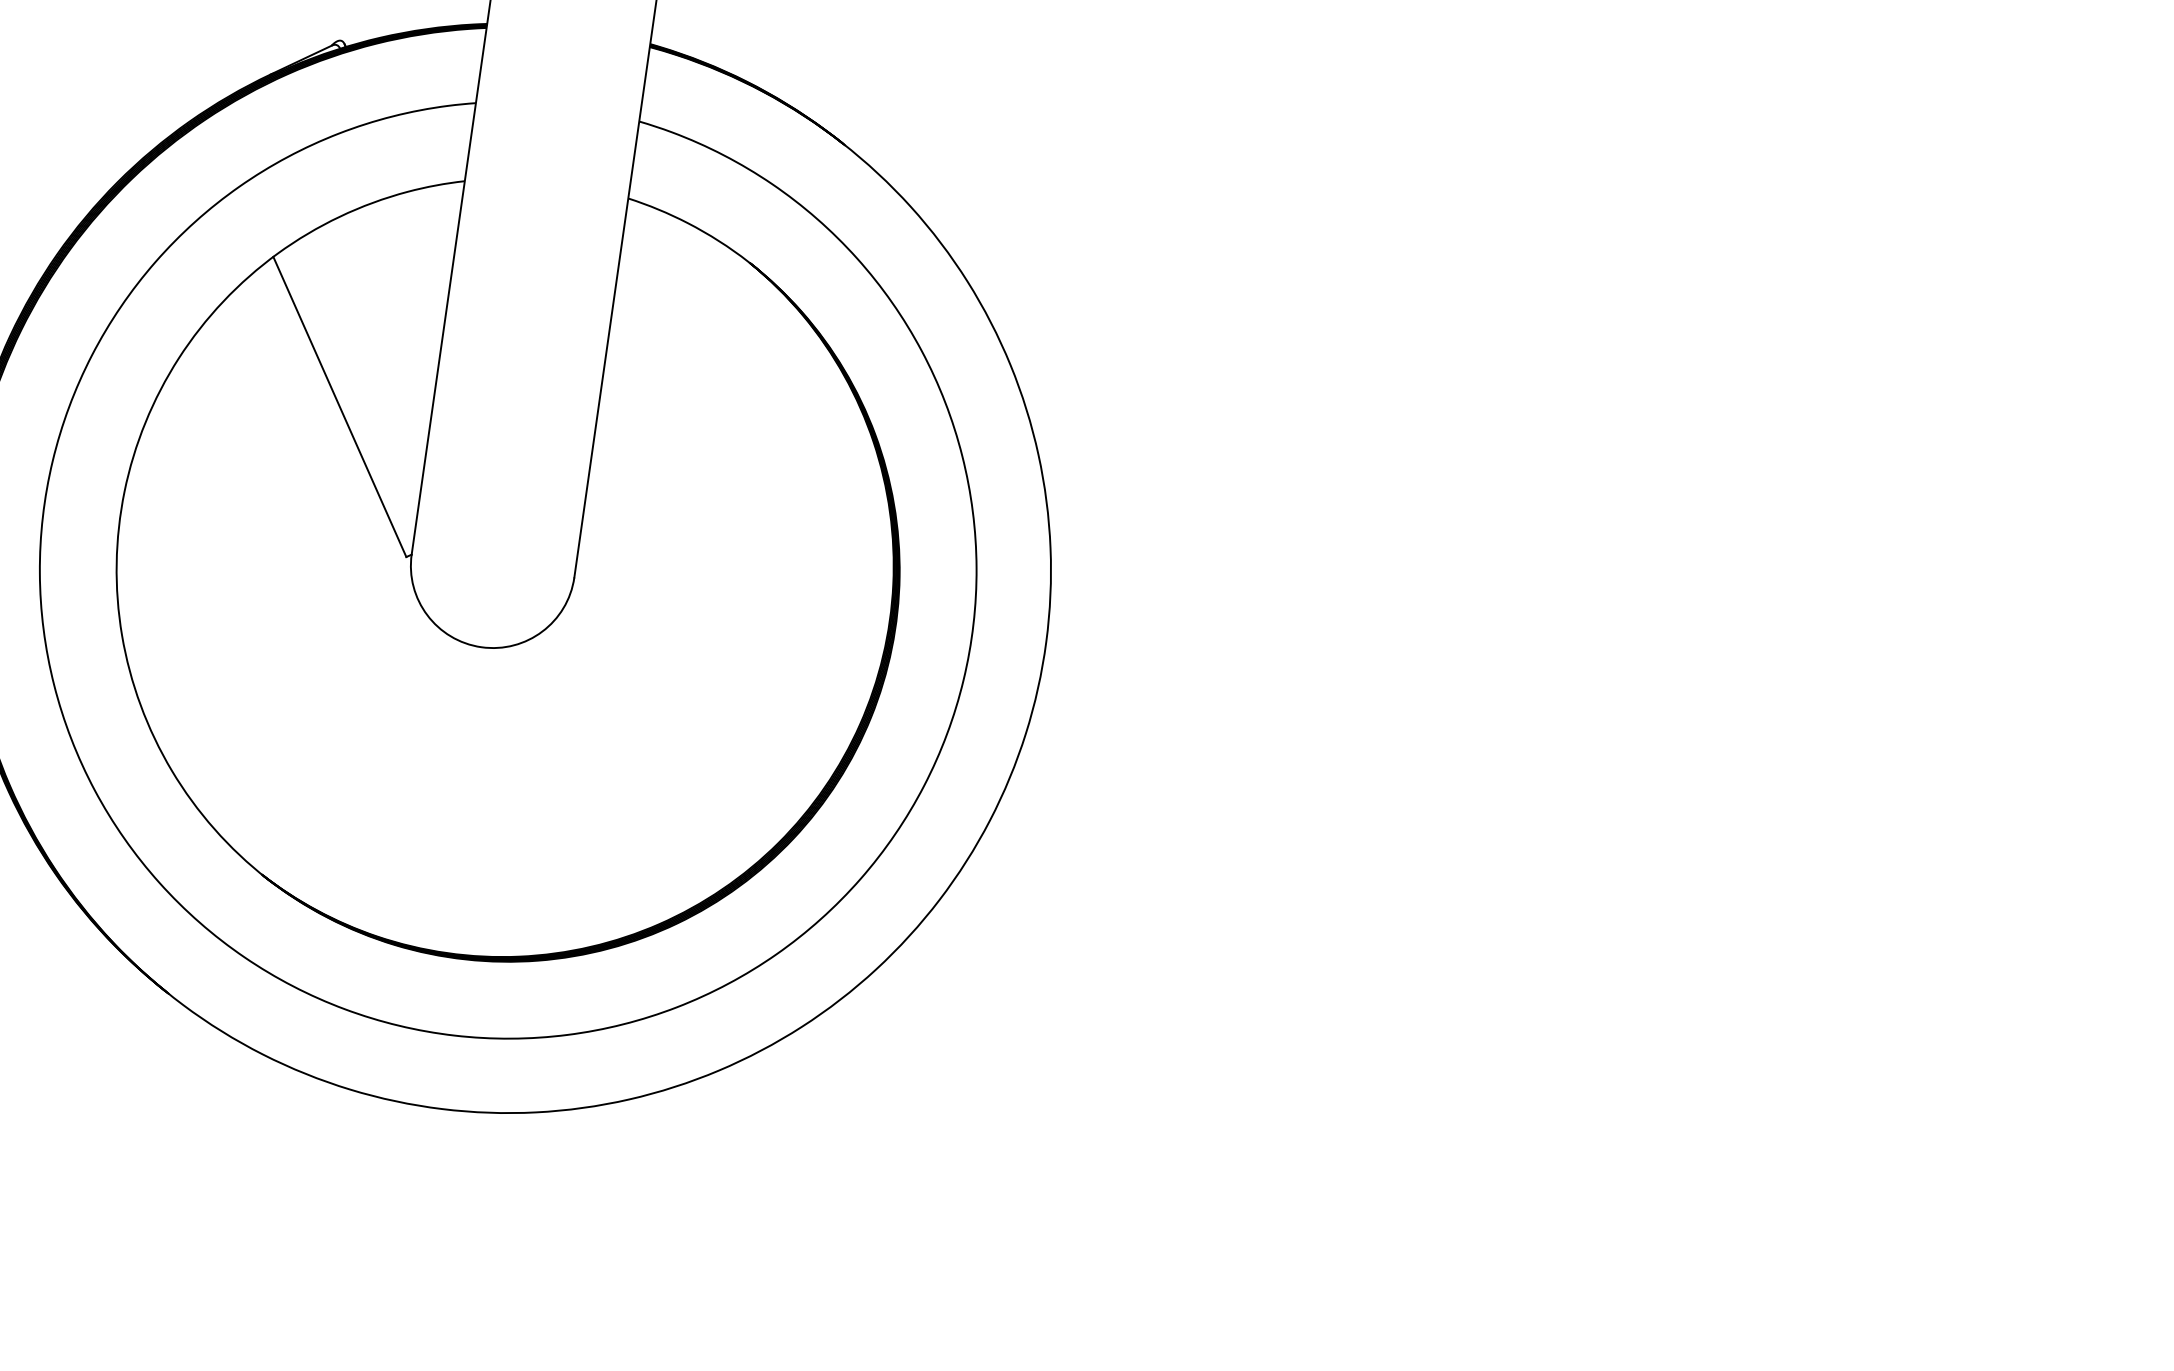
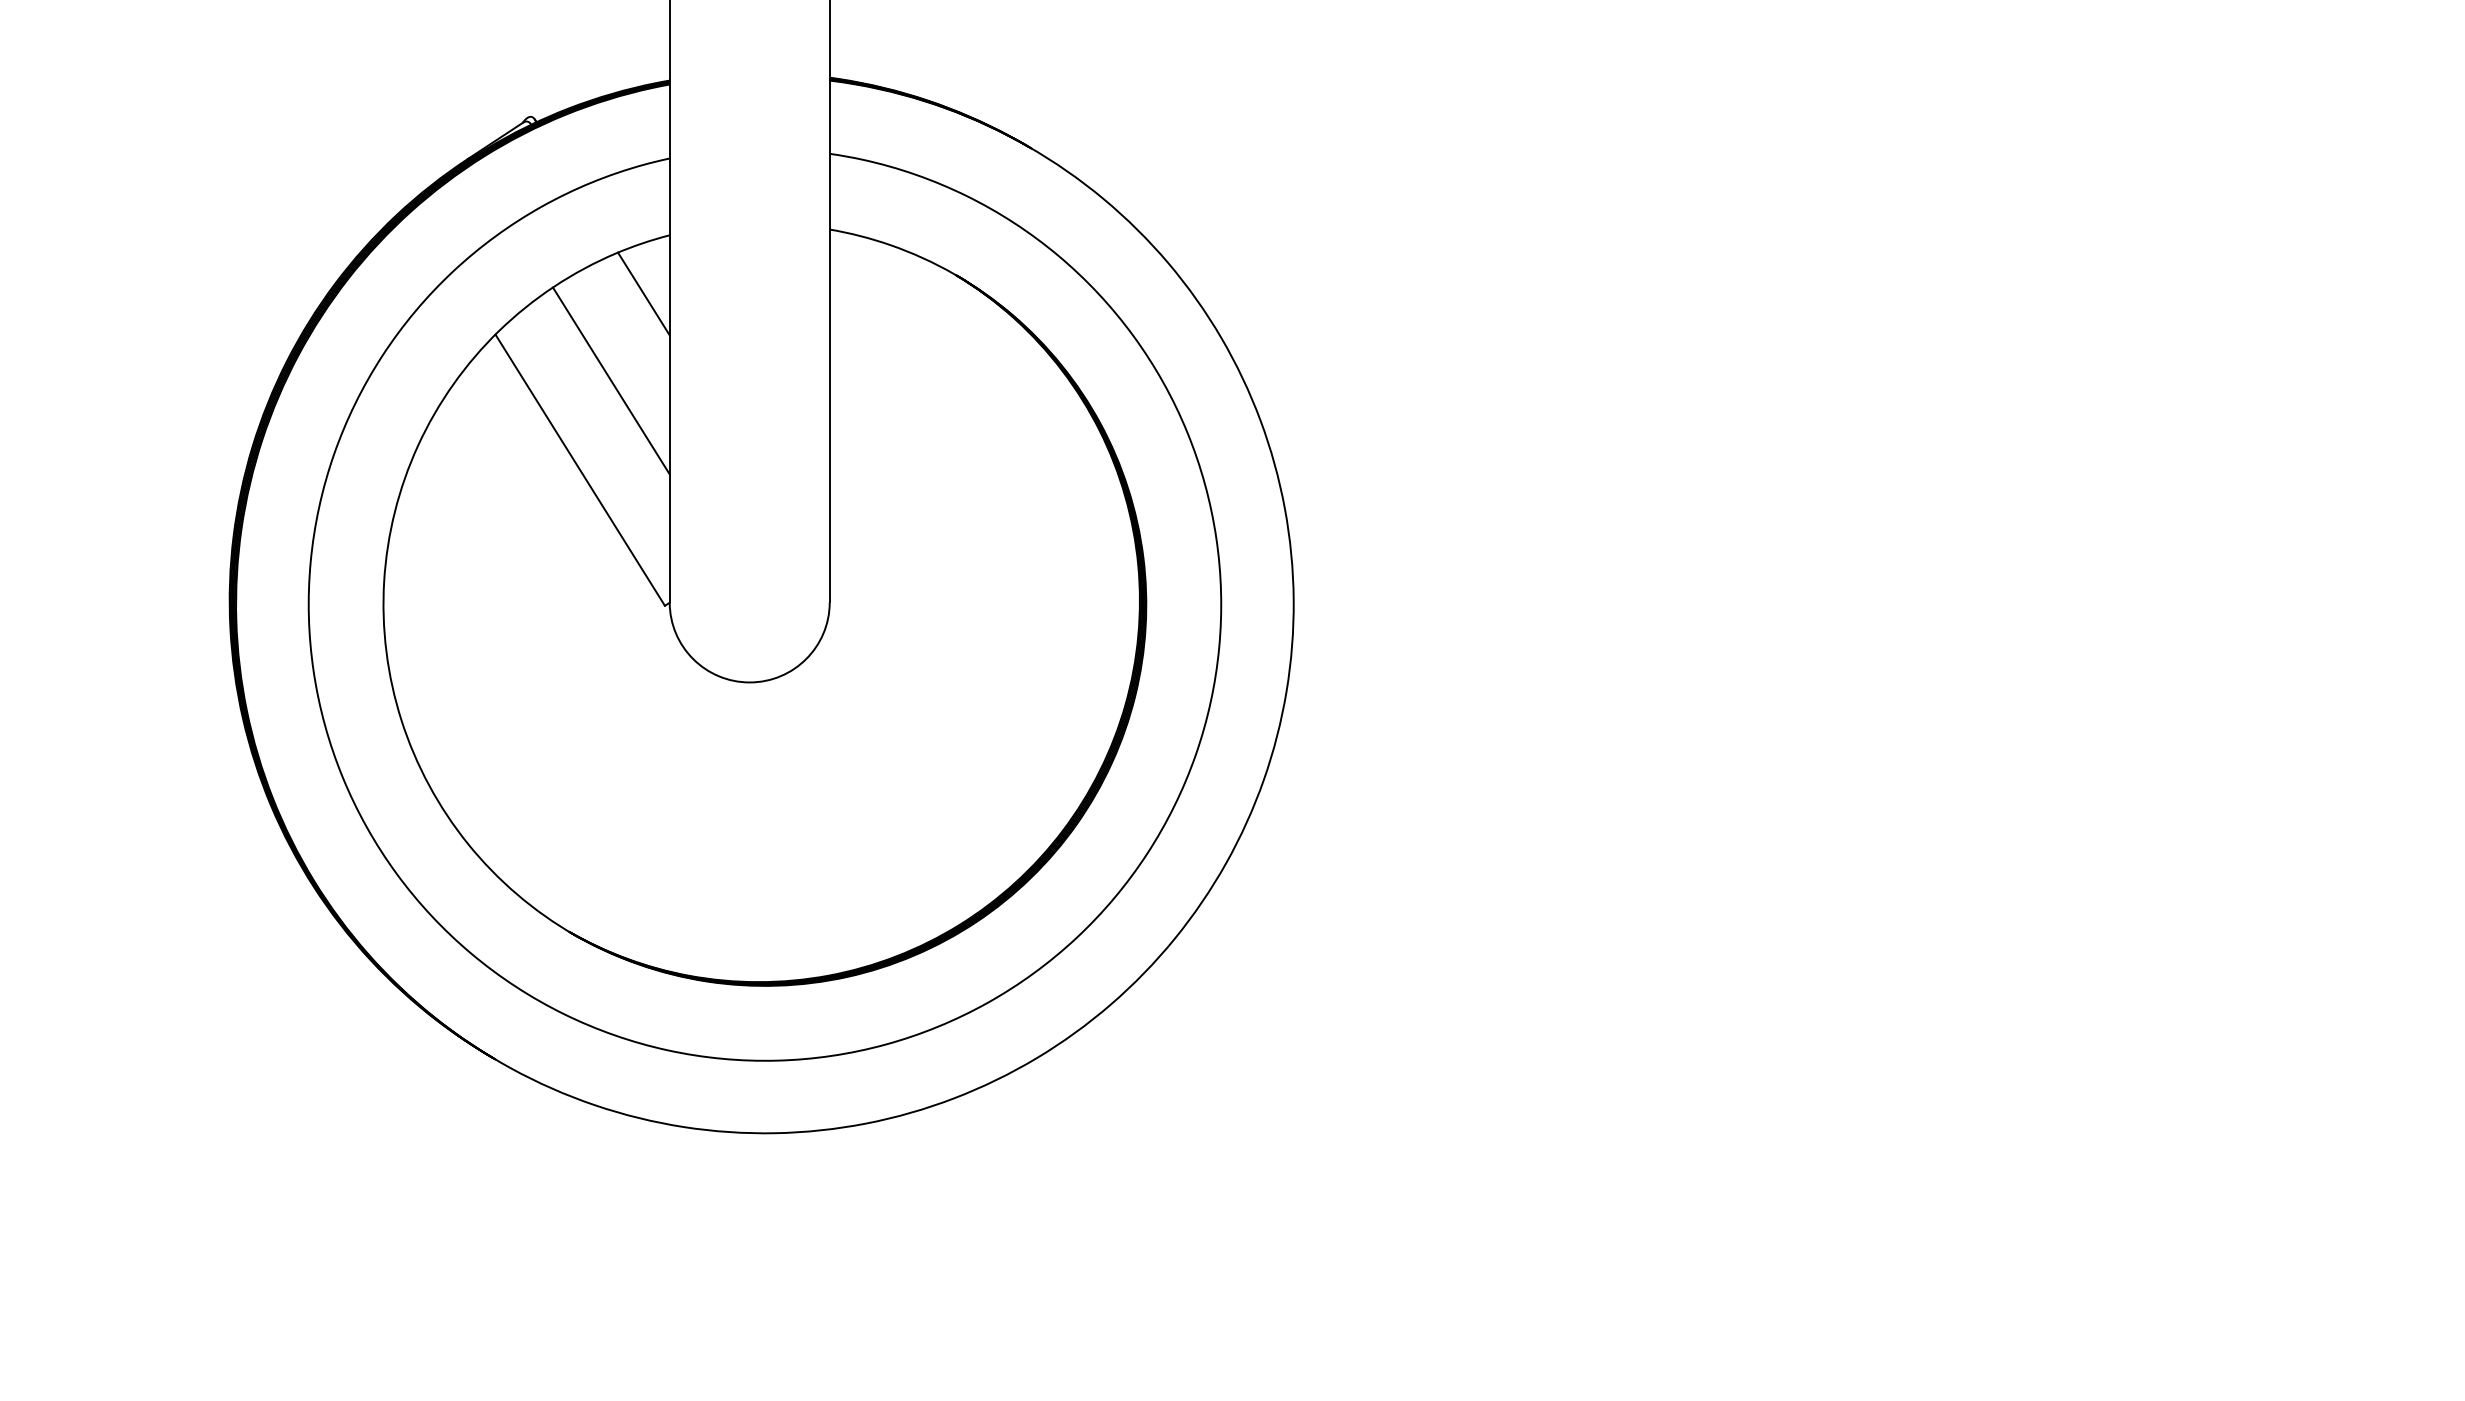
line: (429, 236) -> (643, 293), added
line: (383, 320) -> (610, 380), added

